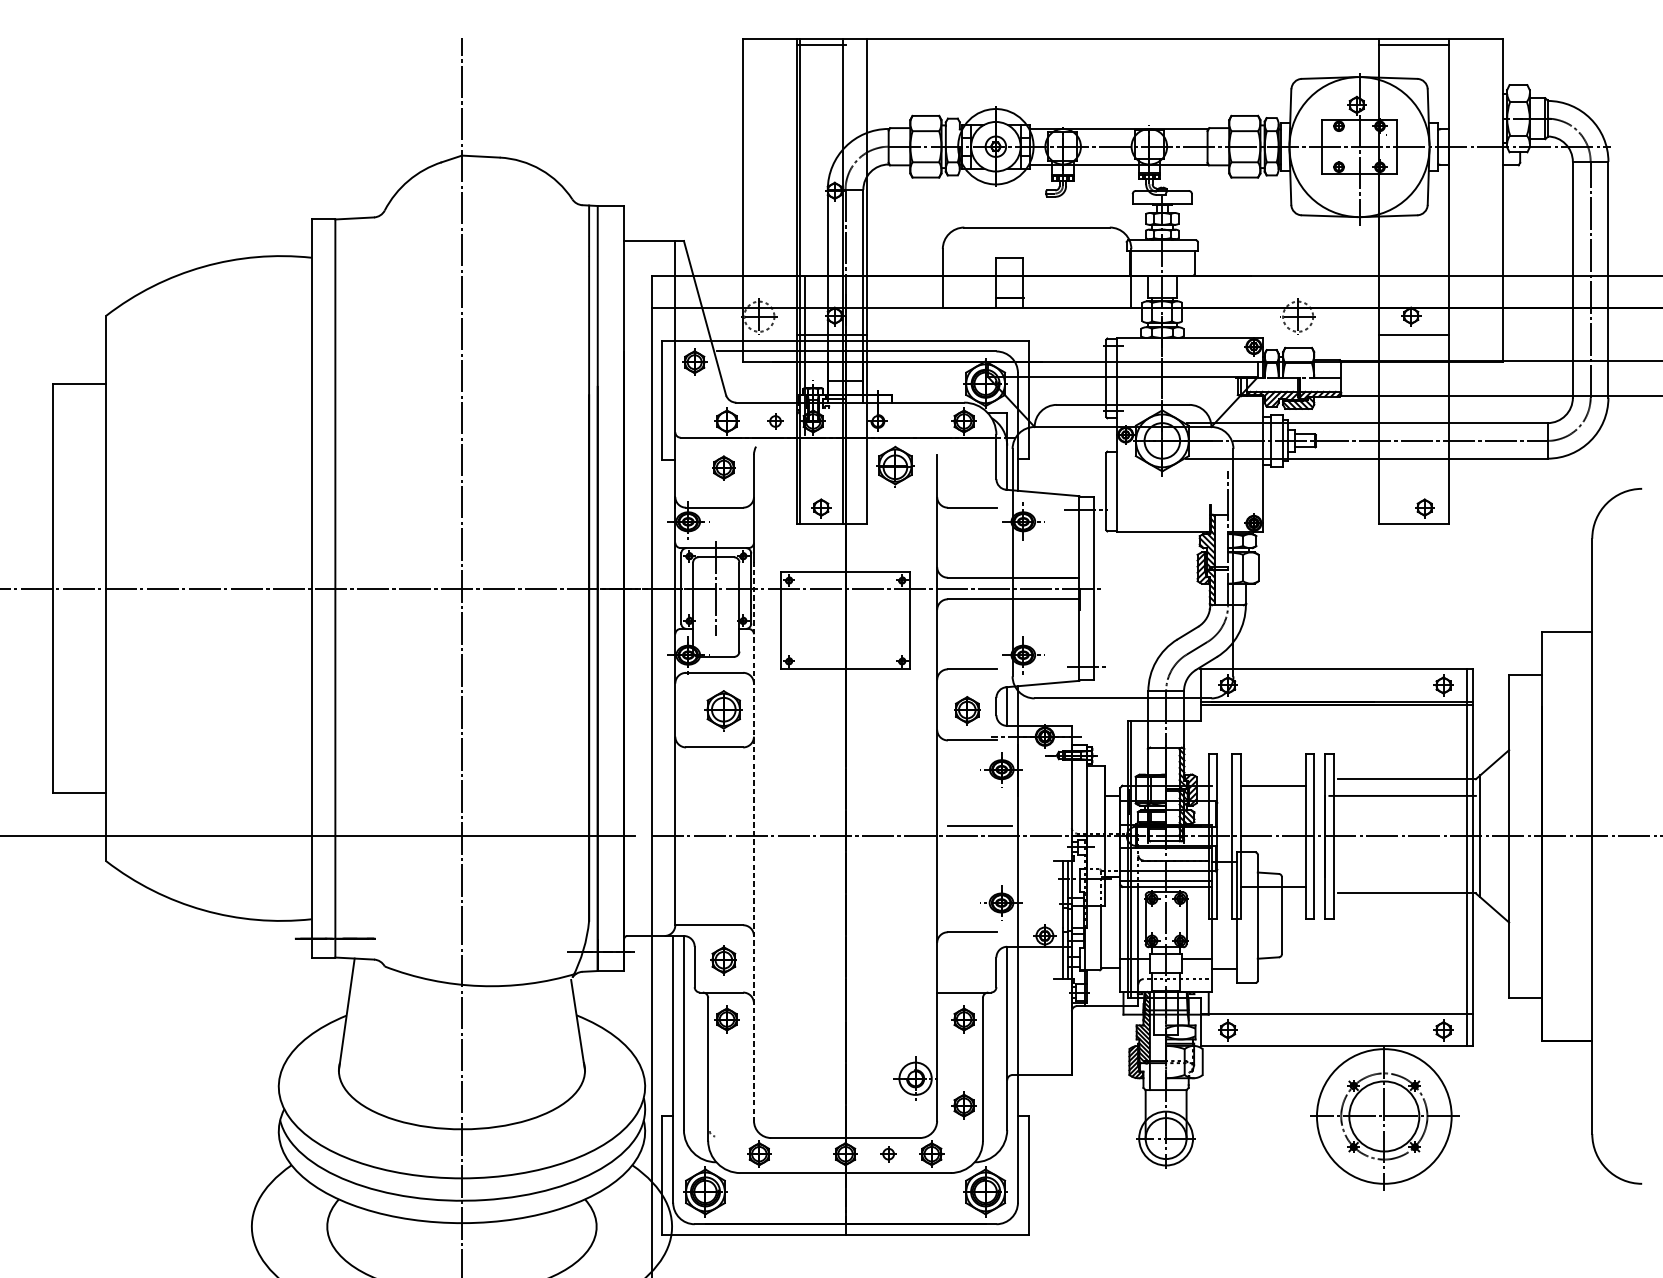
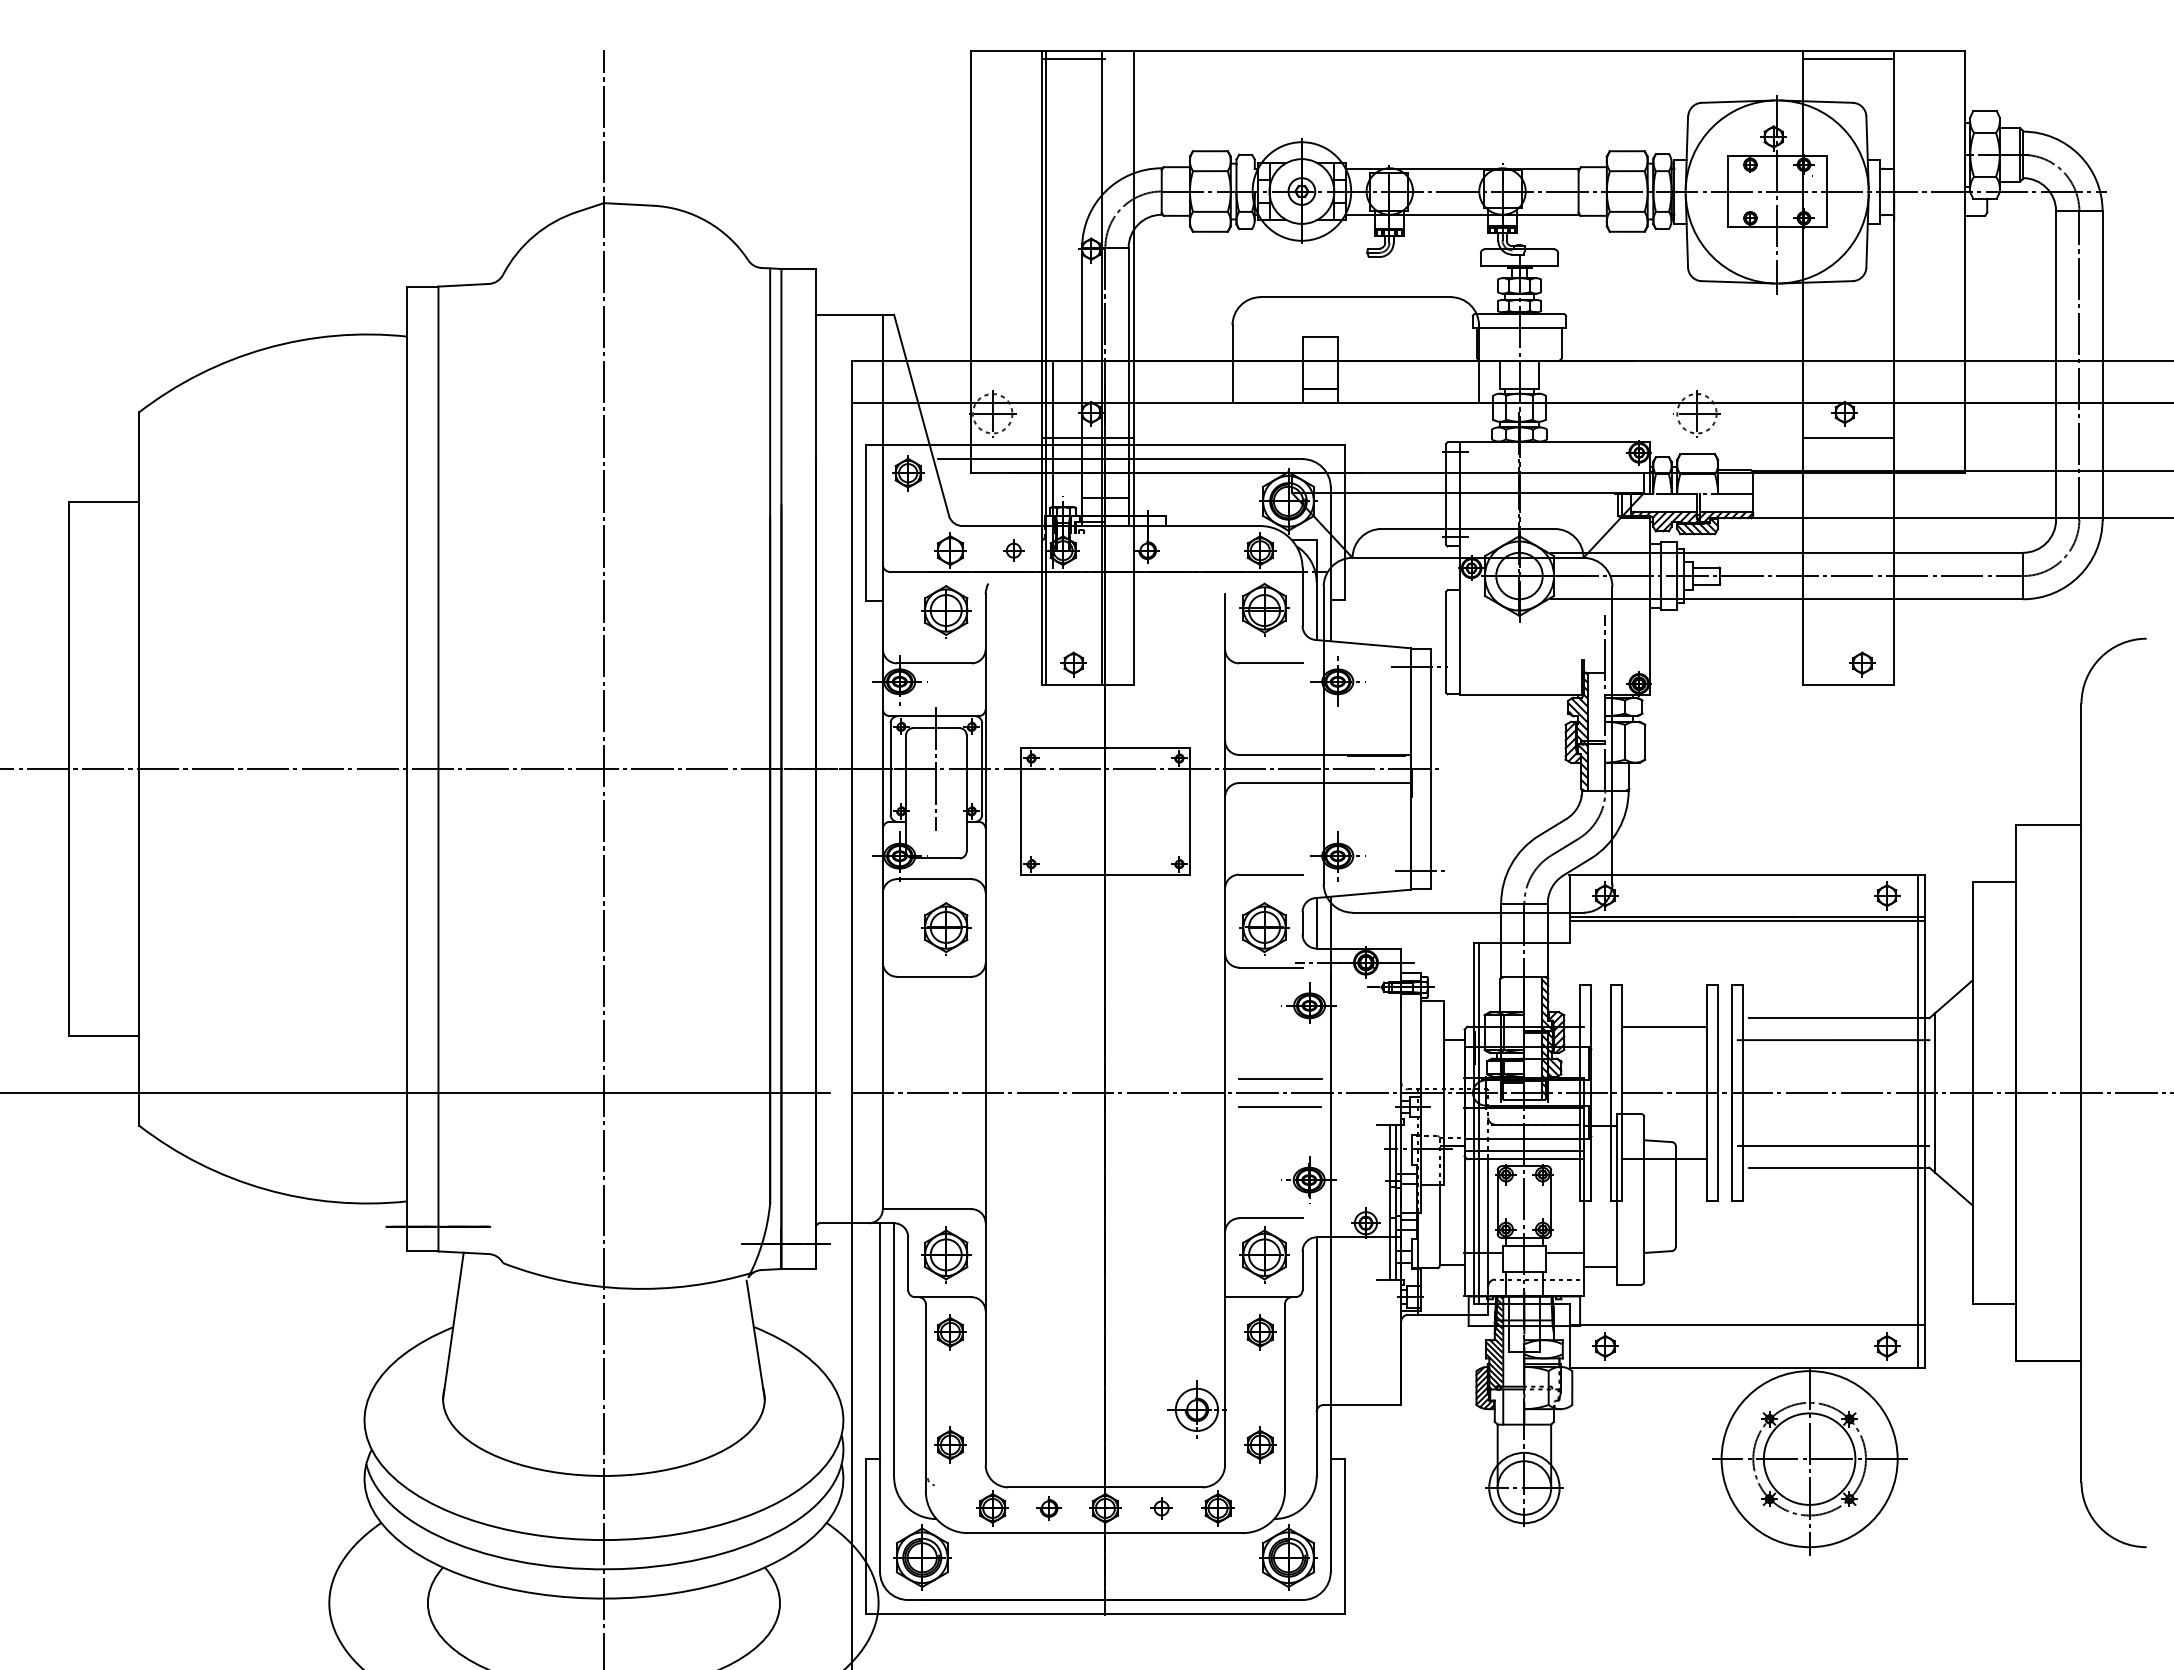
part: (895, 466) -> (1264, 609), moved
part: (724, 468) -> (946, 611), size x1.67
part: (967, 710) -> (1264, 928), size x1.43
line: (753, 841) -> (985, 1099), dashed -> solid
line: (978, 847) -> (1279, 1107), added
line: (1402, 876) -> (1833, 1145), added
part: (724, 959) -> (946, 1254), size x1.43
part: (967, 959) -> (1264, 1254), added
part: (727, 1105) -> (950, 1444), added
part: (802, 1154) -> (1048, 1508), added

